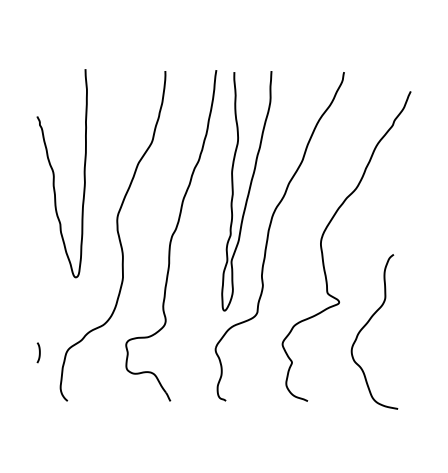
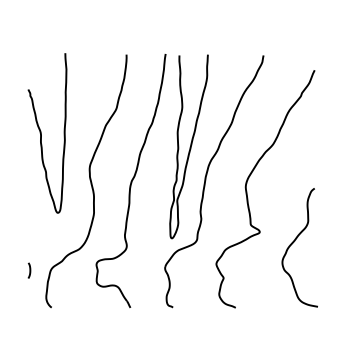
curve: (367, 324) -> (294, 242), moved

